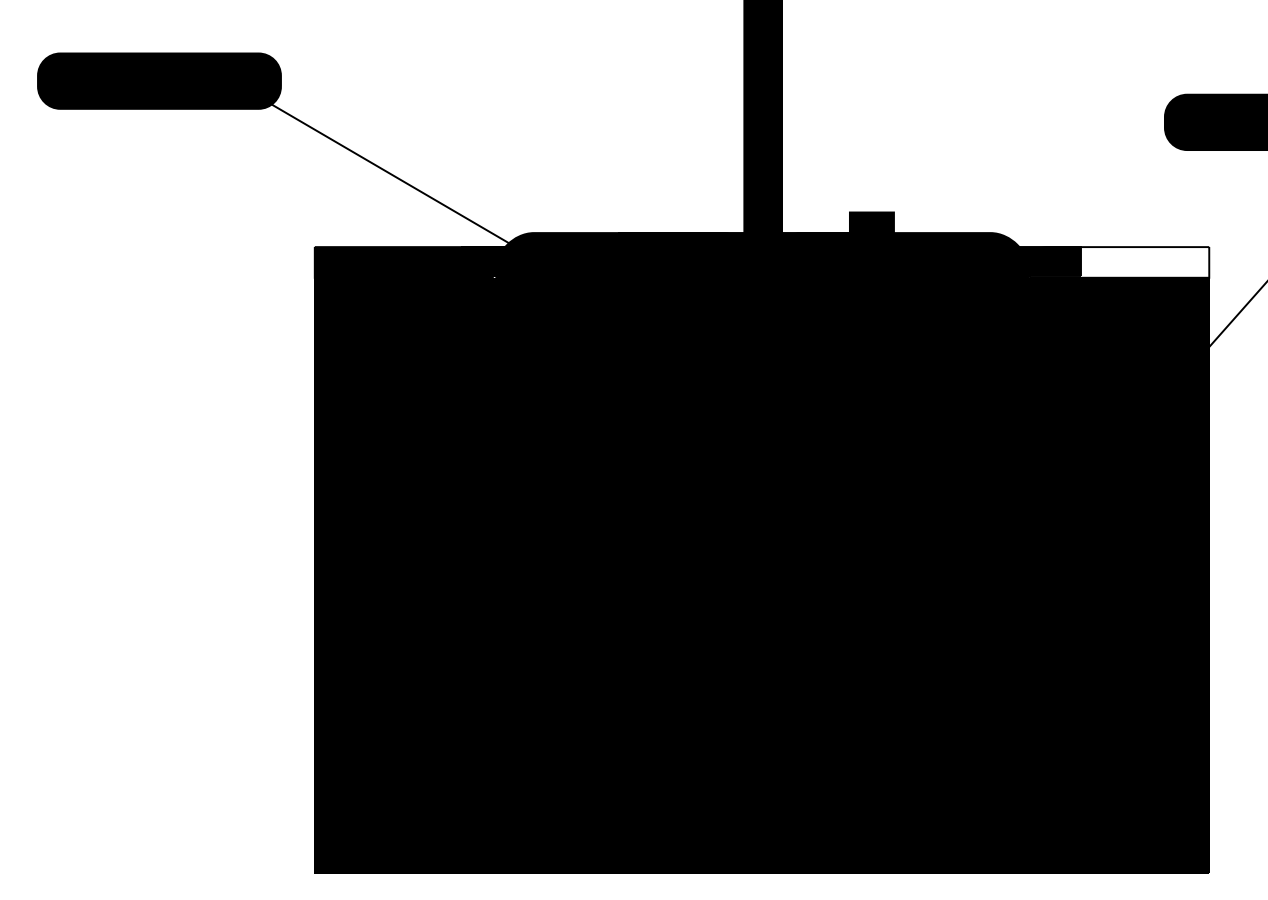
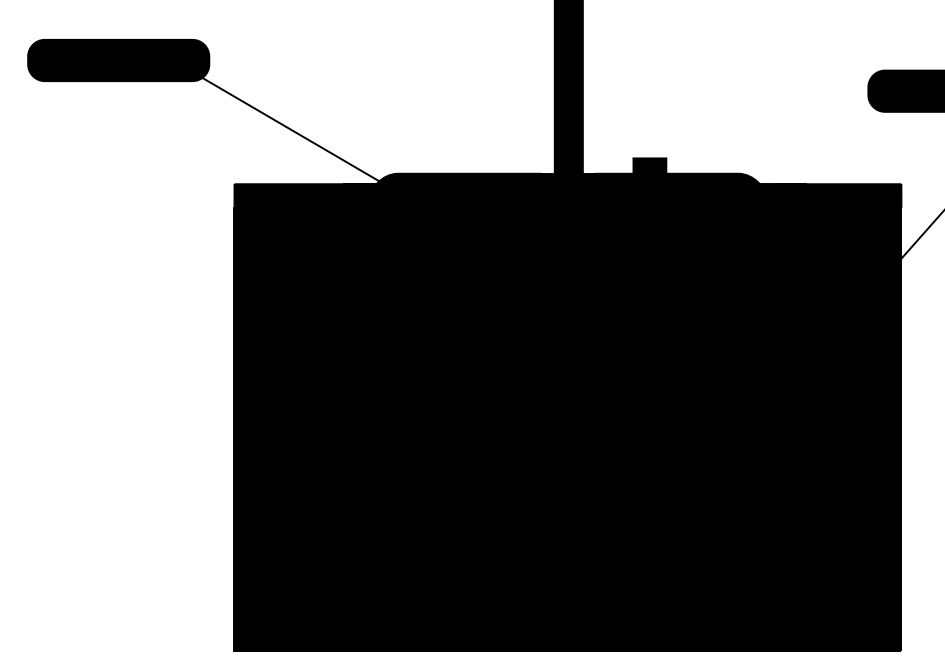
fill: (1119, 262) -> (834, 195), added

